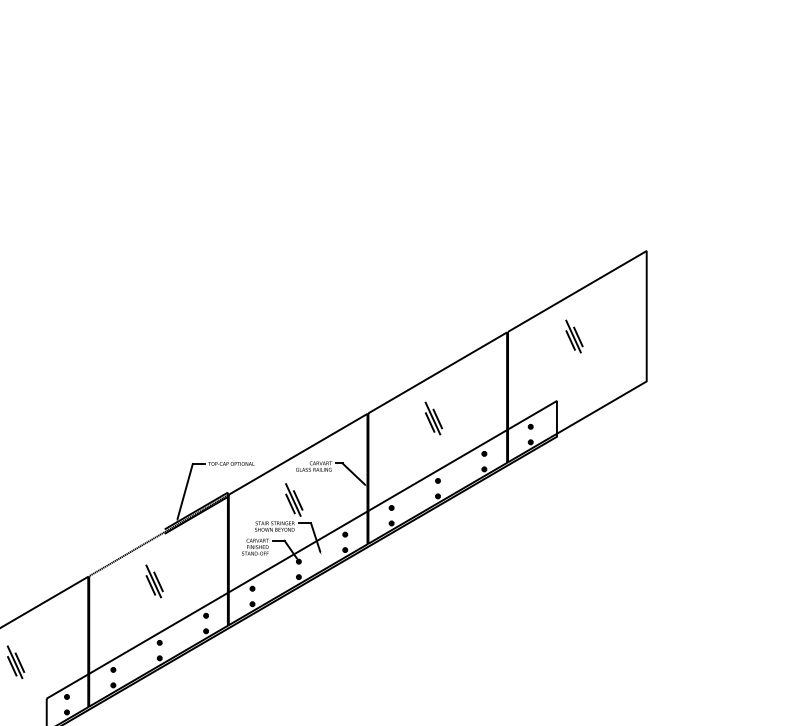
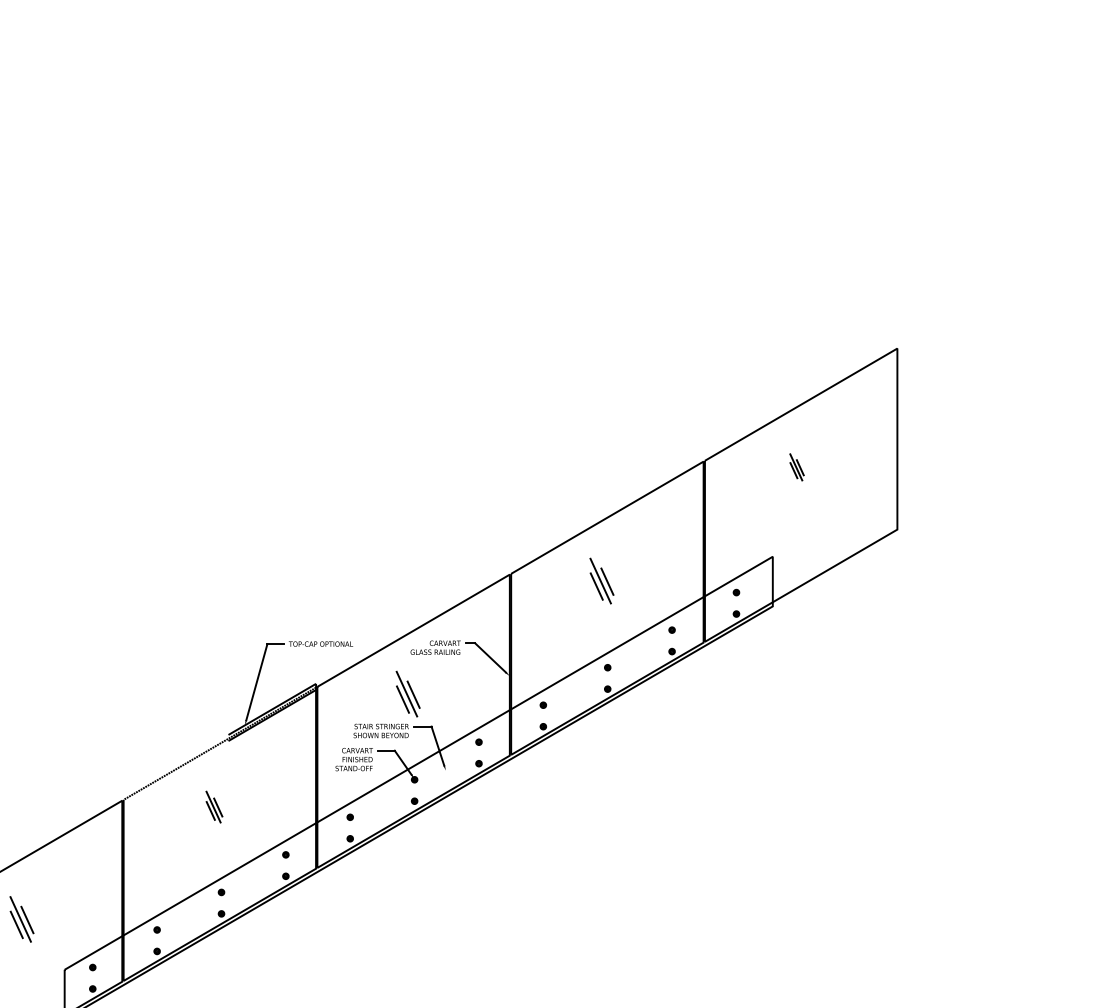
part: (574, 336) -> (796, 467), size x0.6
part: (154, 580) -> (214, 806), size x0.7

